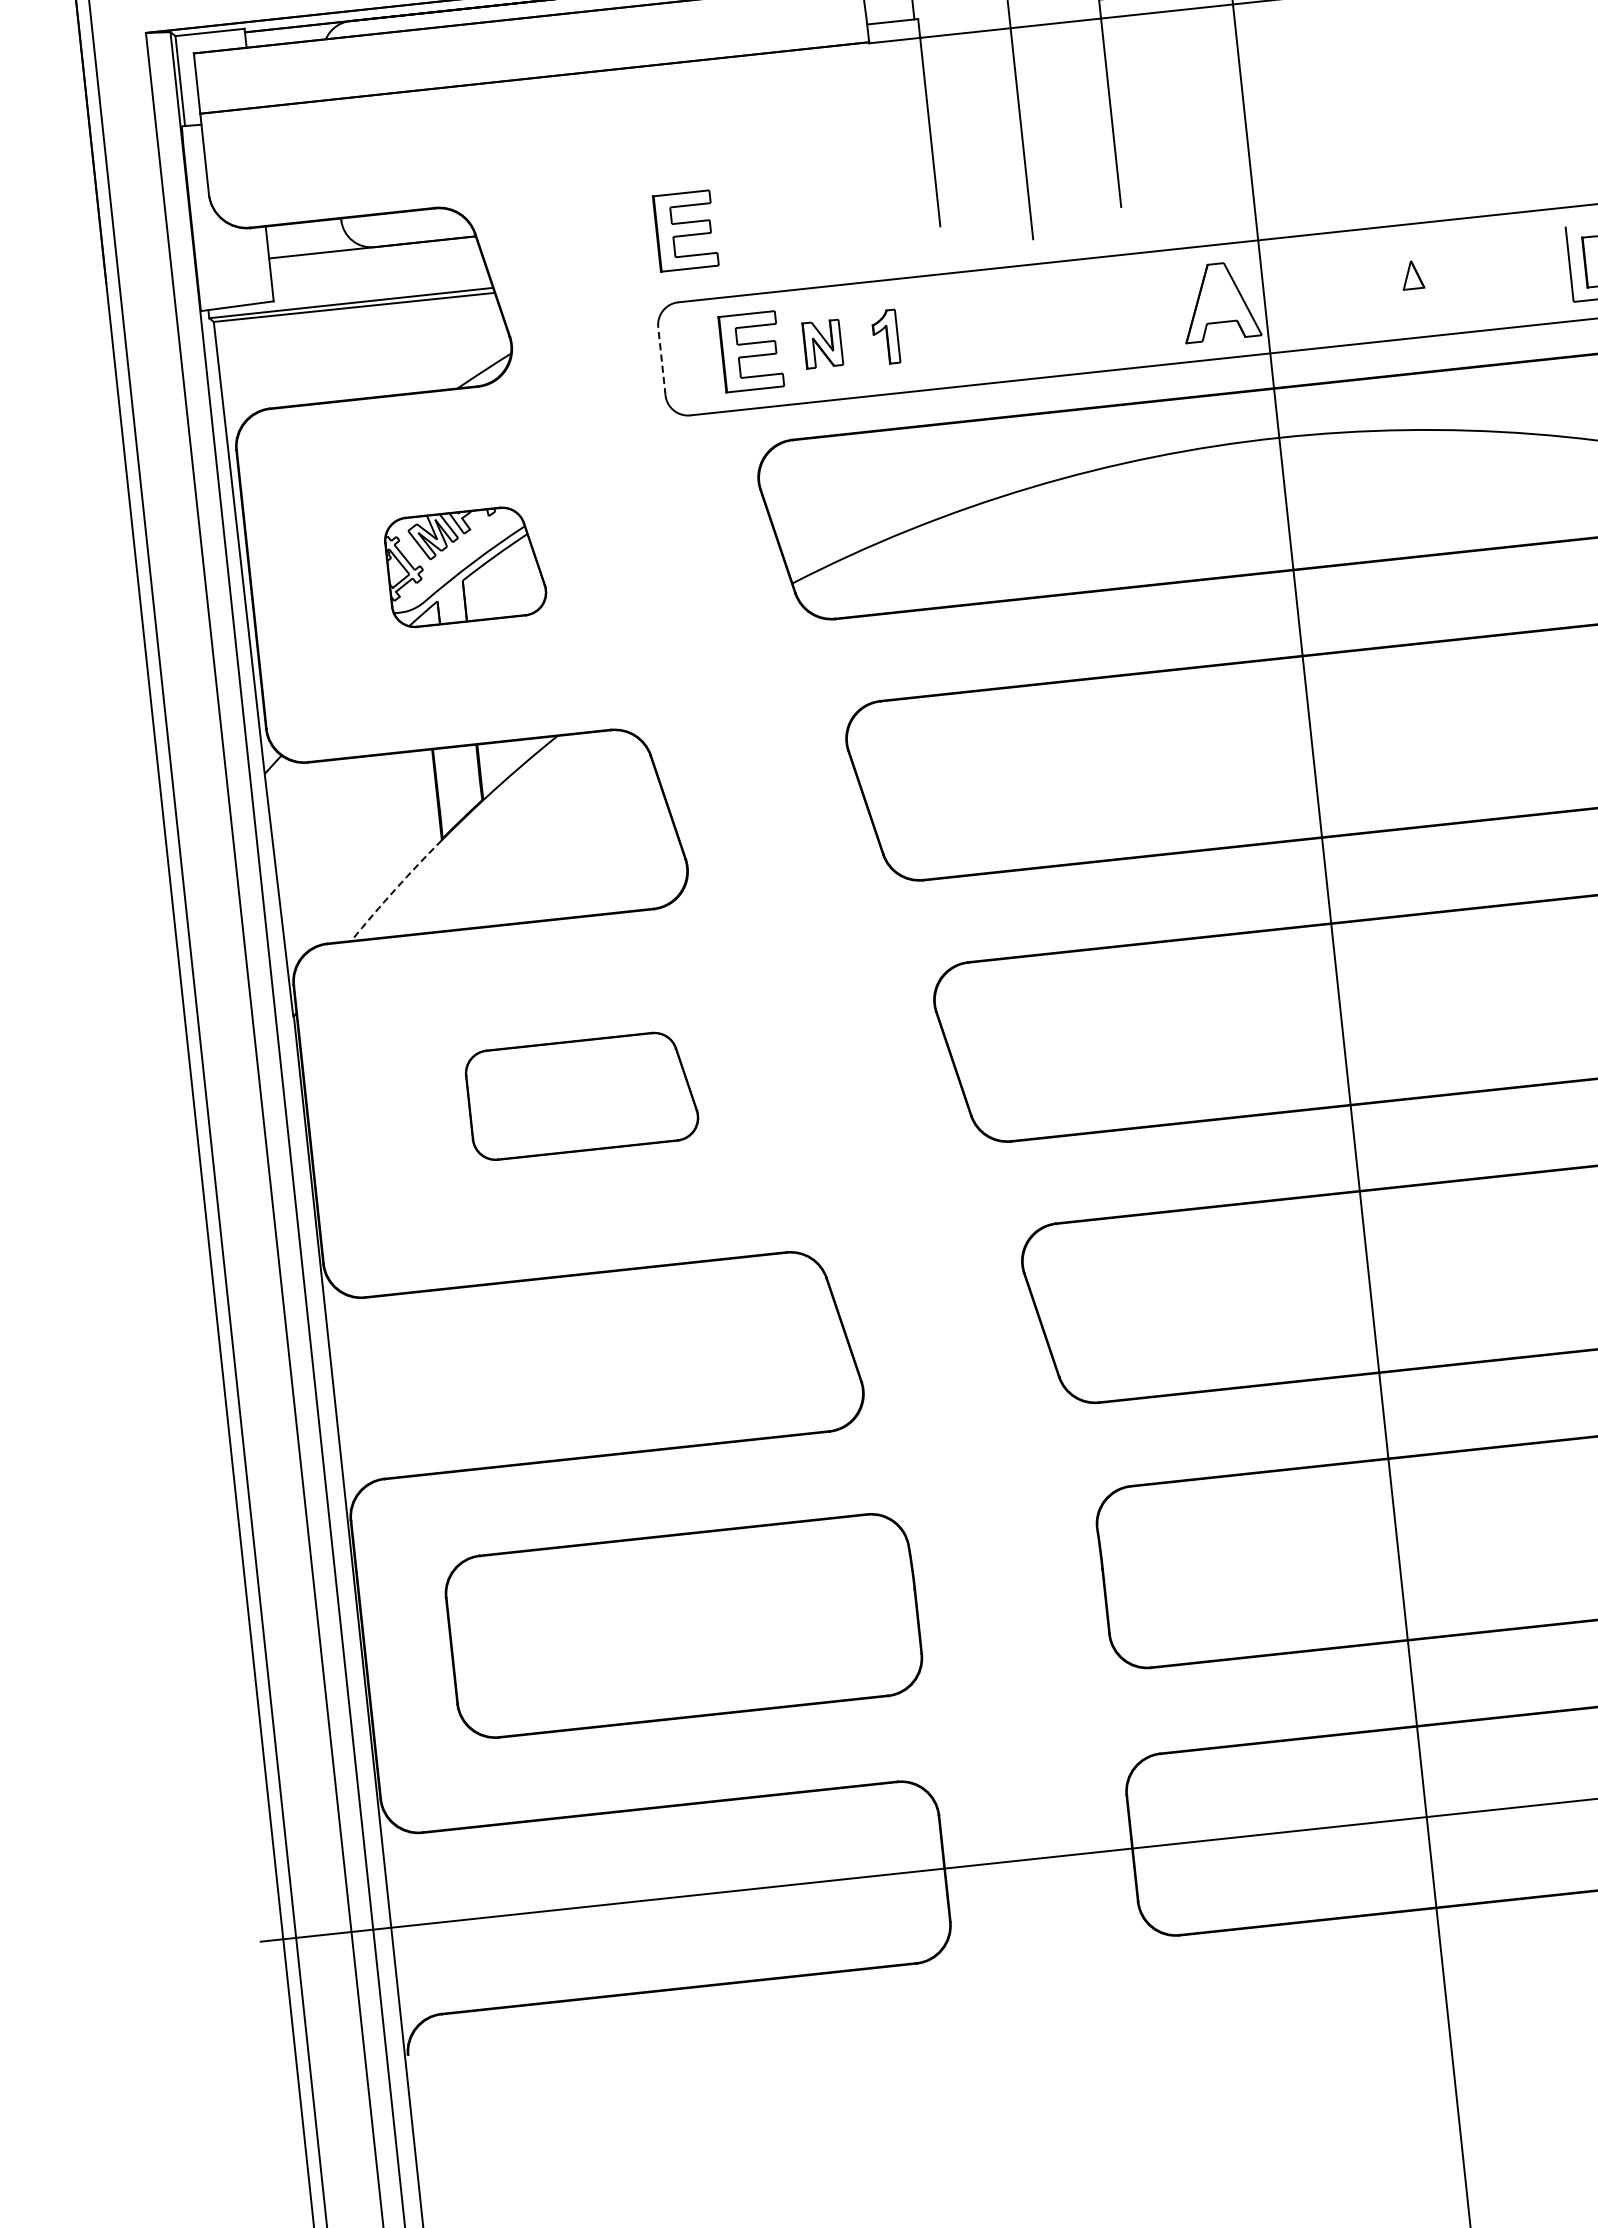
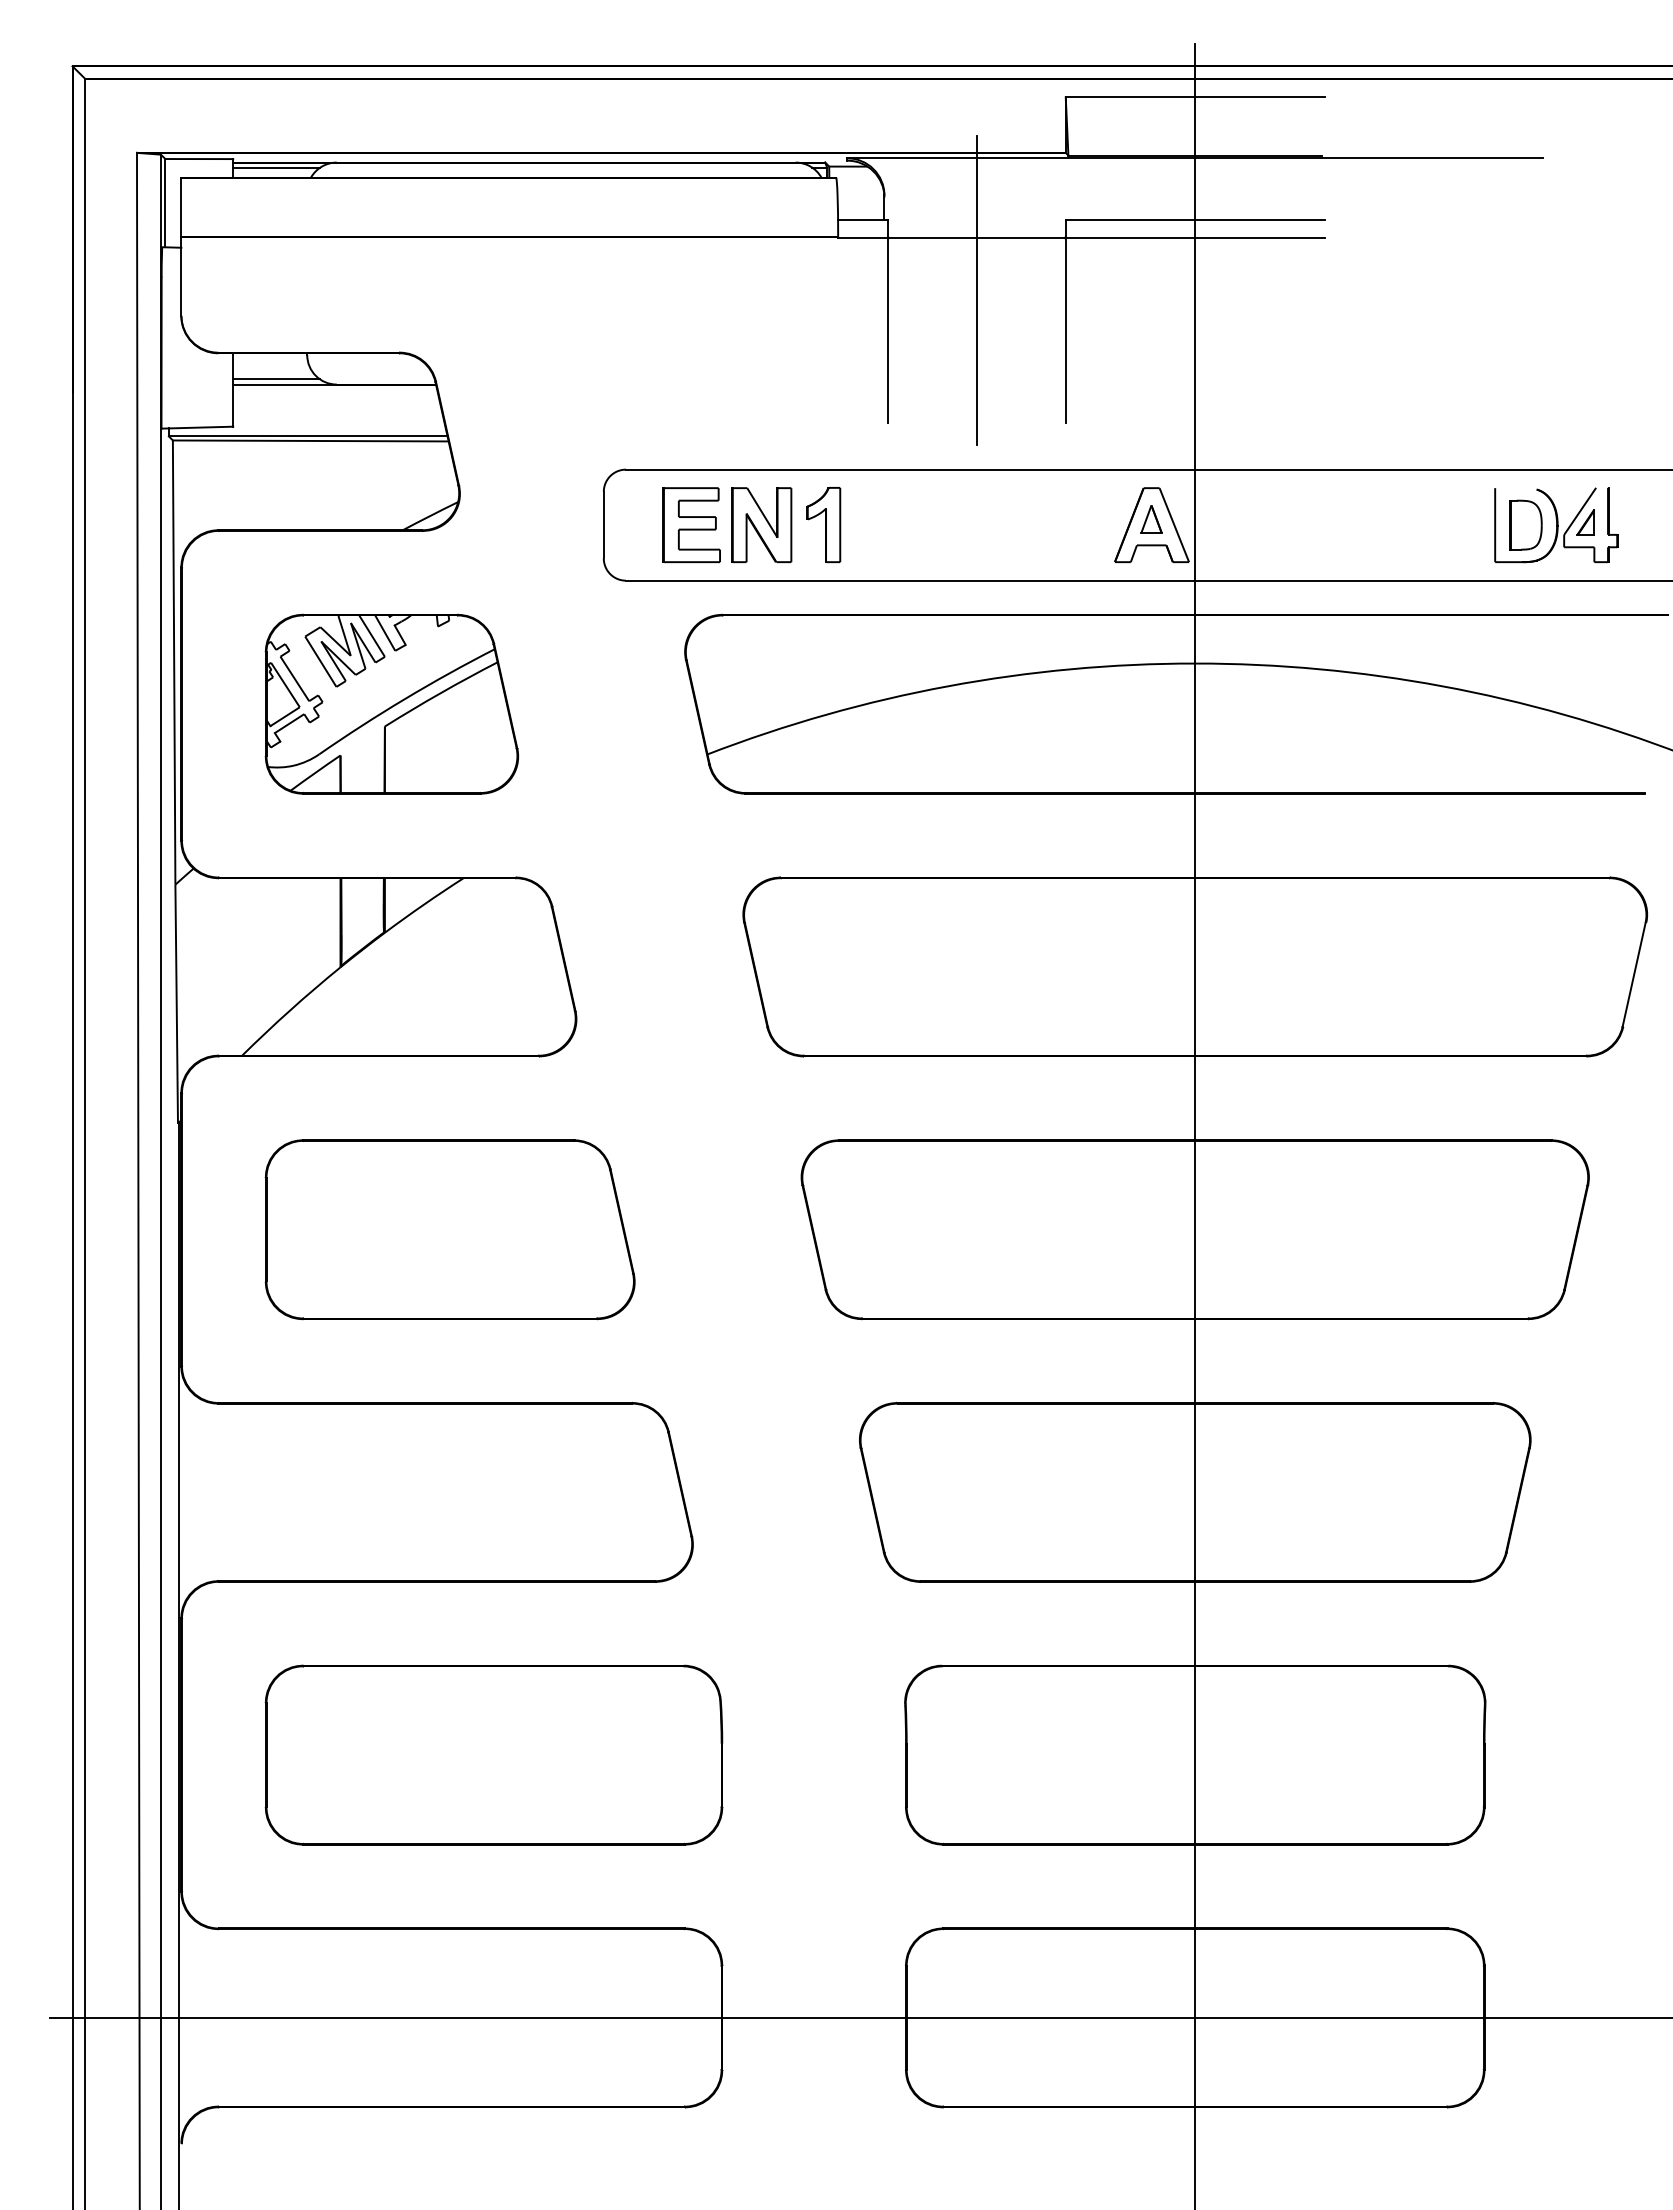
line: (289, 32) -> (276, 167), added
part: (685, 231) -> (640, 401), removed
line: (312, 248) -> (276, 379), added
part: (1412, 275) -> (1151, 519), moved
part: (885, 337) -> (823, 525), size x1.43
part: (822, 344) -> (761, 525), size x1.67
line: (661, 360) -> (603, 524), dashed -> solid
part: (465, 566) -> (391, 703), size x1.67
arc: (395, 889) -> (290, 1010), dashed -> solid
part: (581, 1095) -> (449, 1229), size x1.67

